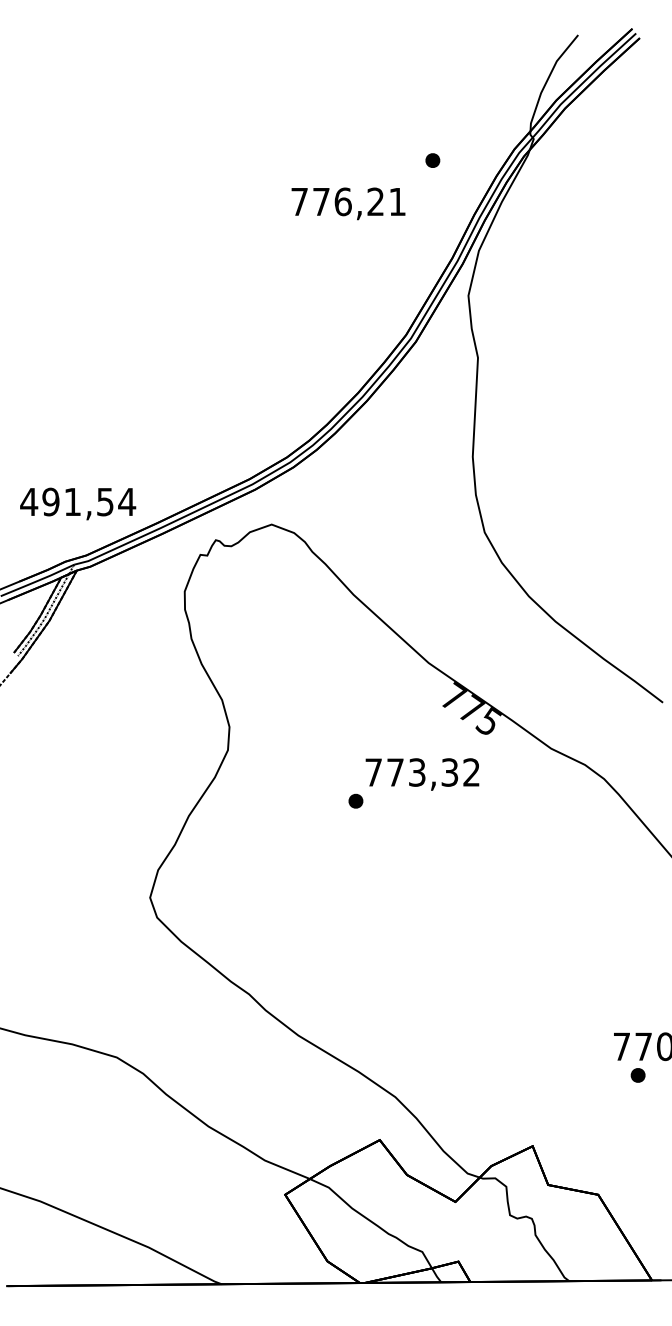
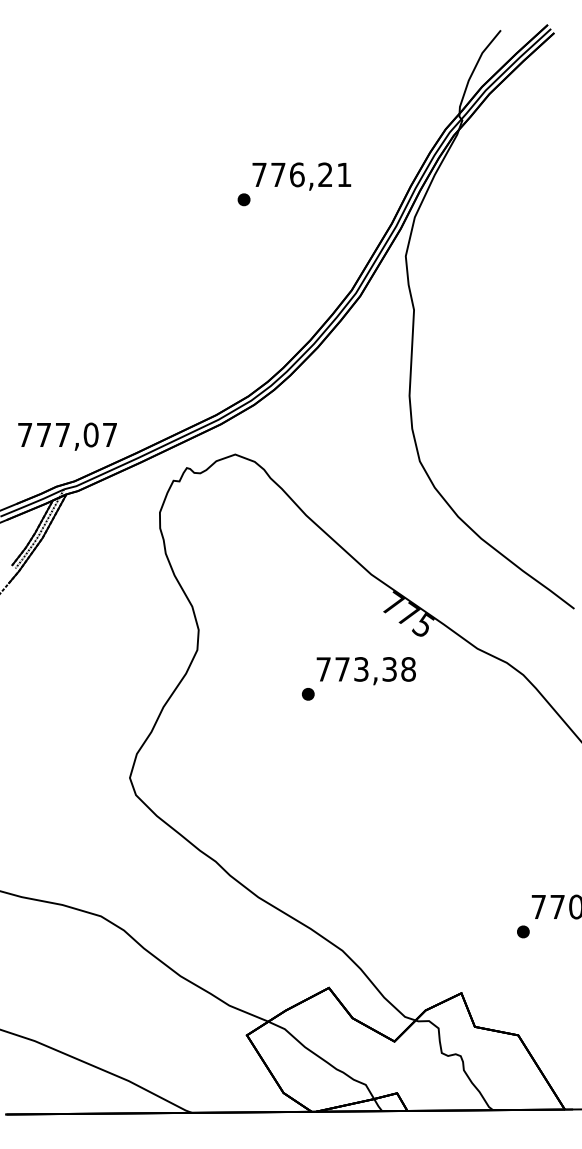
part: (432, 160) -> (243, 199), moved
text: (78, 501) -> (67, 434), 491,54 -> 777,07
text: (471, 772) -> (408, 669), 773,32 -> 773,38
part: (637, 1075) -> (522, 931), moved

